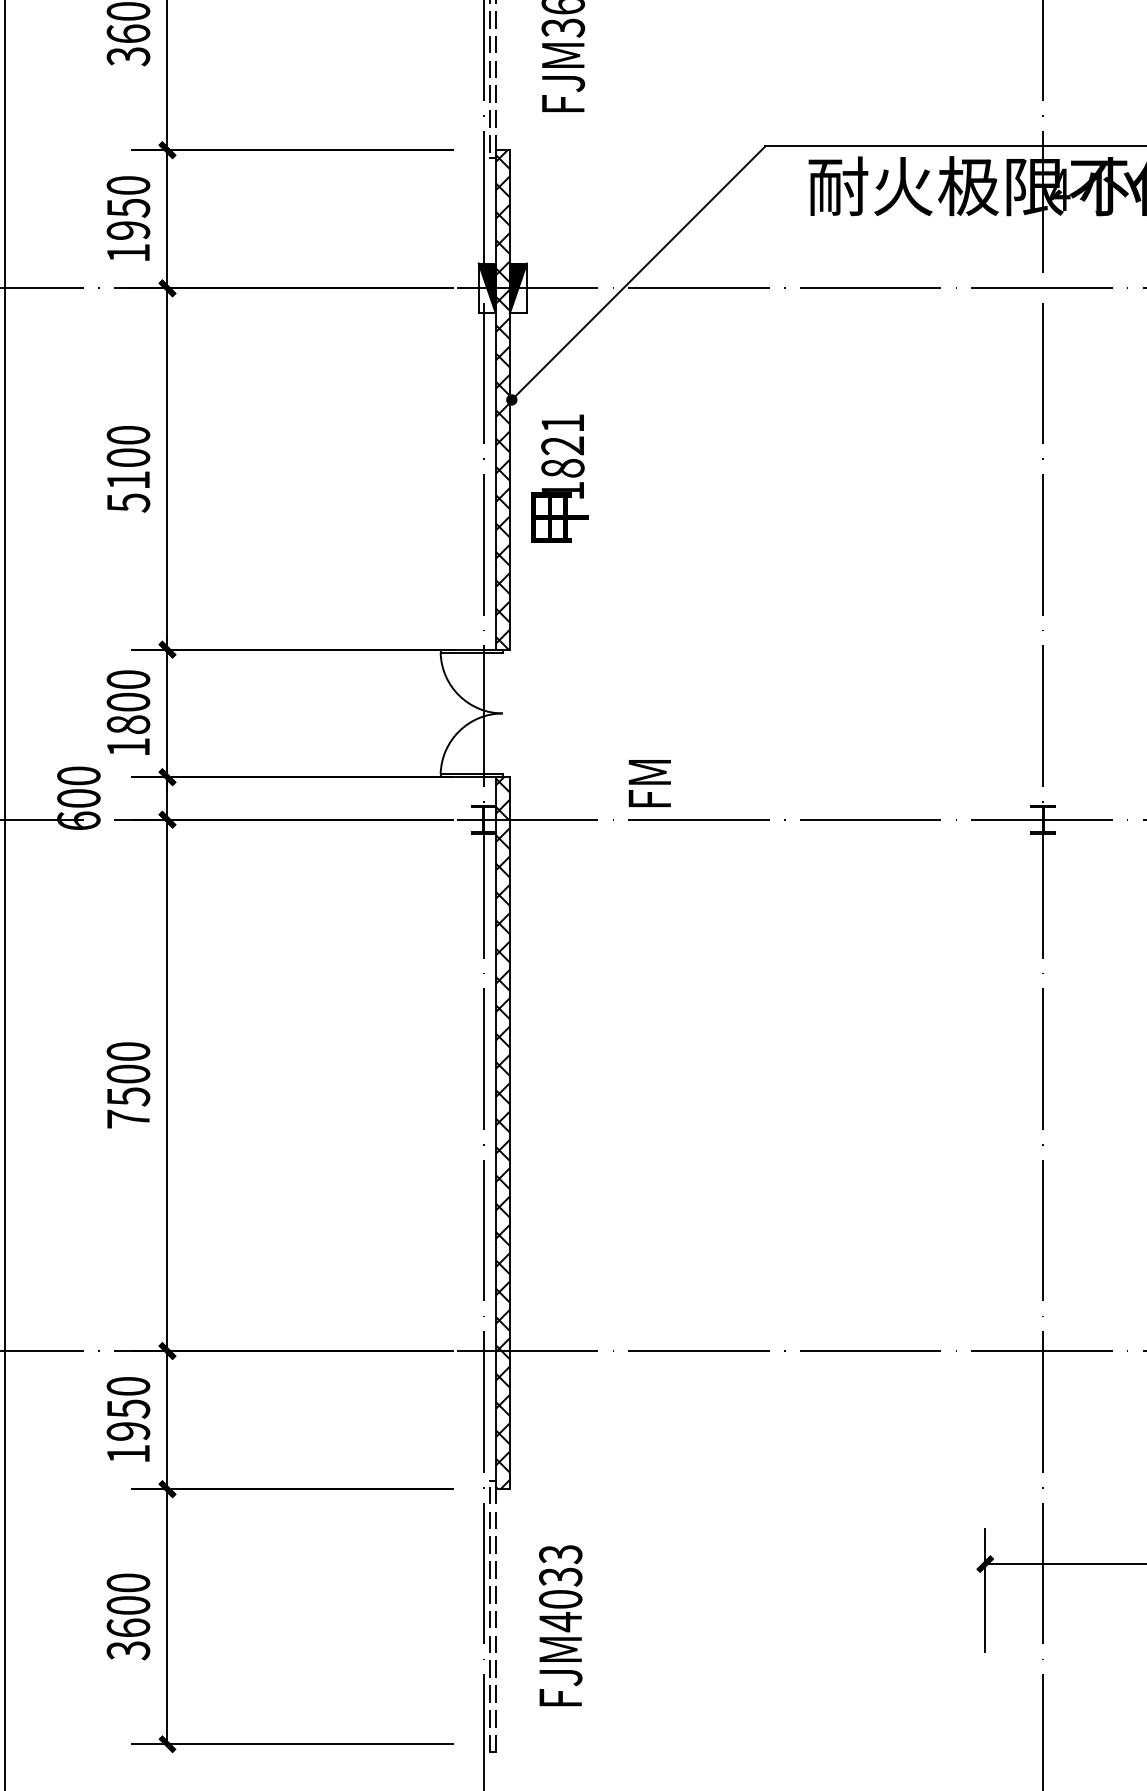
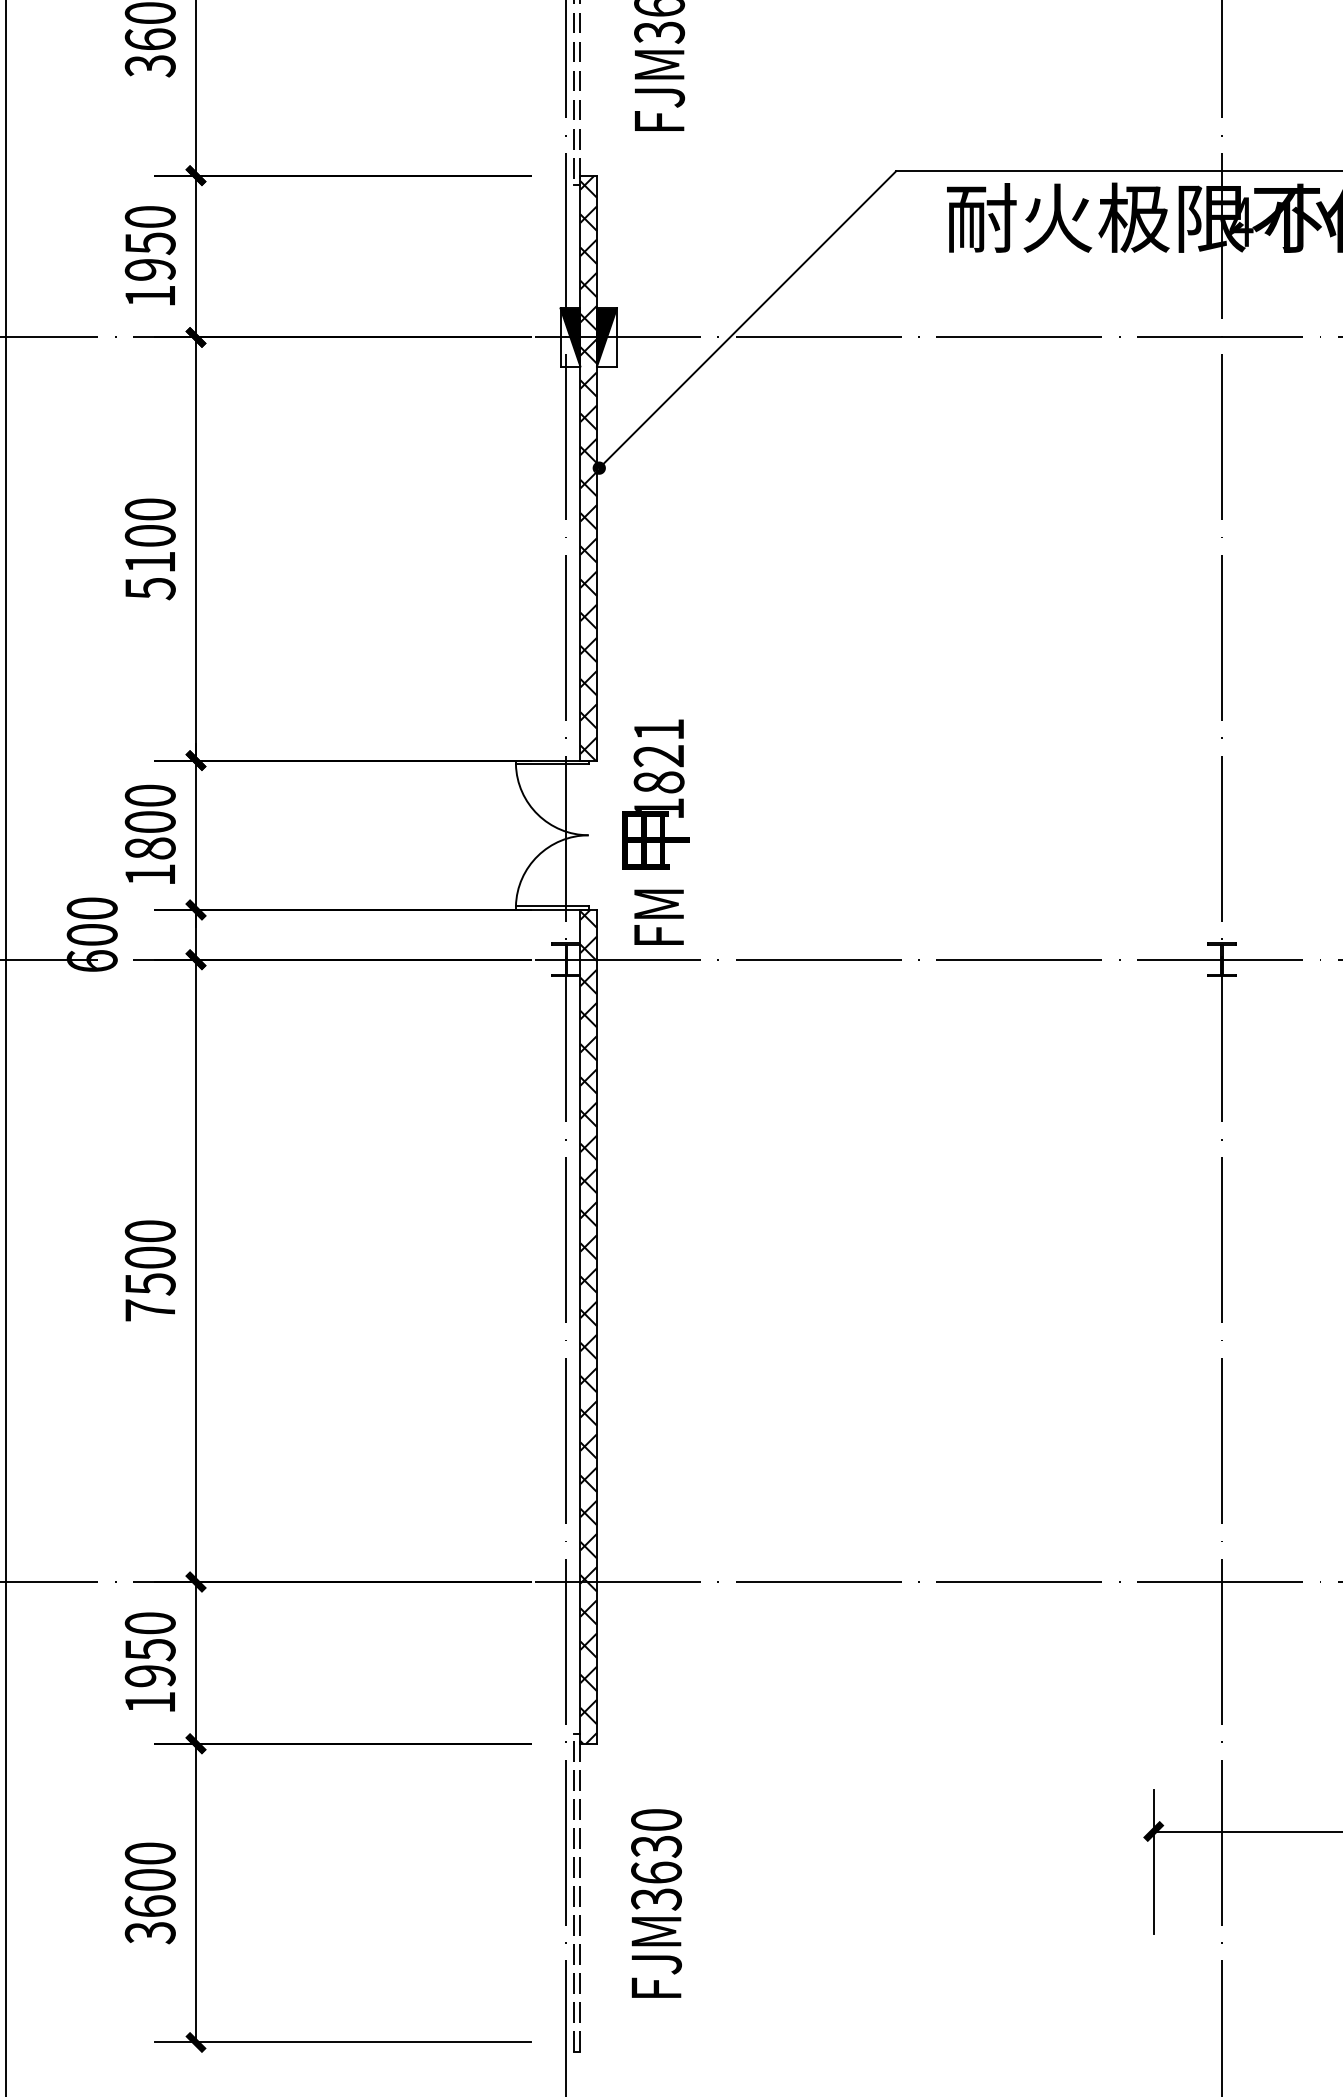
text: (559, 478) -> (655, 794), moved
text: (649, 783) -> (658, 917), moved
text: (560, 1588) -> (656, 1860), FJM4033 -> FJM3630

